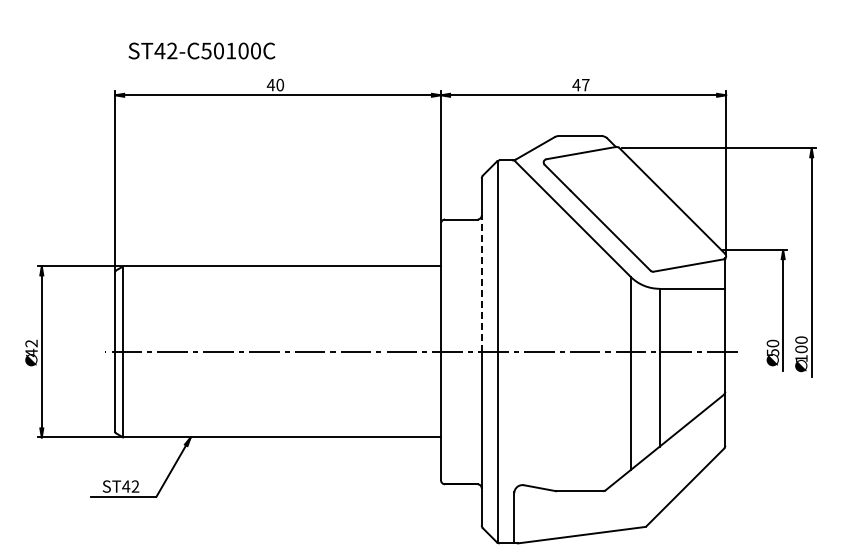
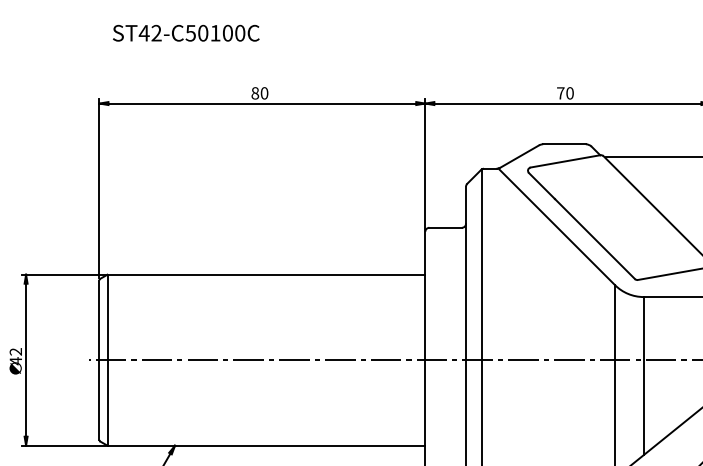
text: (201, 50) -> (185, 32), moved
text: (270, 84) -> (254, 92), 40 -> 80
text: (580, 84) -> (564, 92), 47 -> 70
line: (481, 283) -> (465, 291), dashed -> solid

